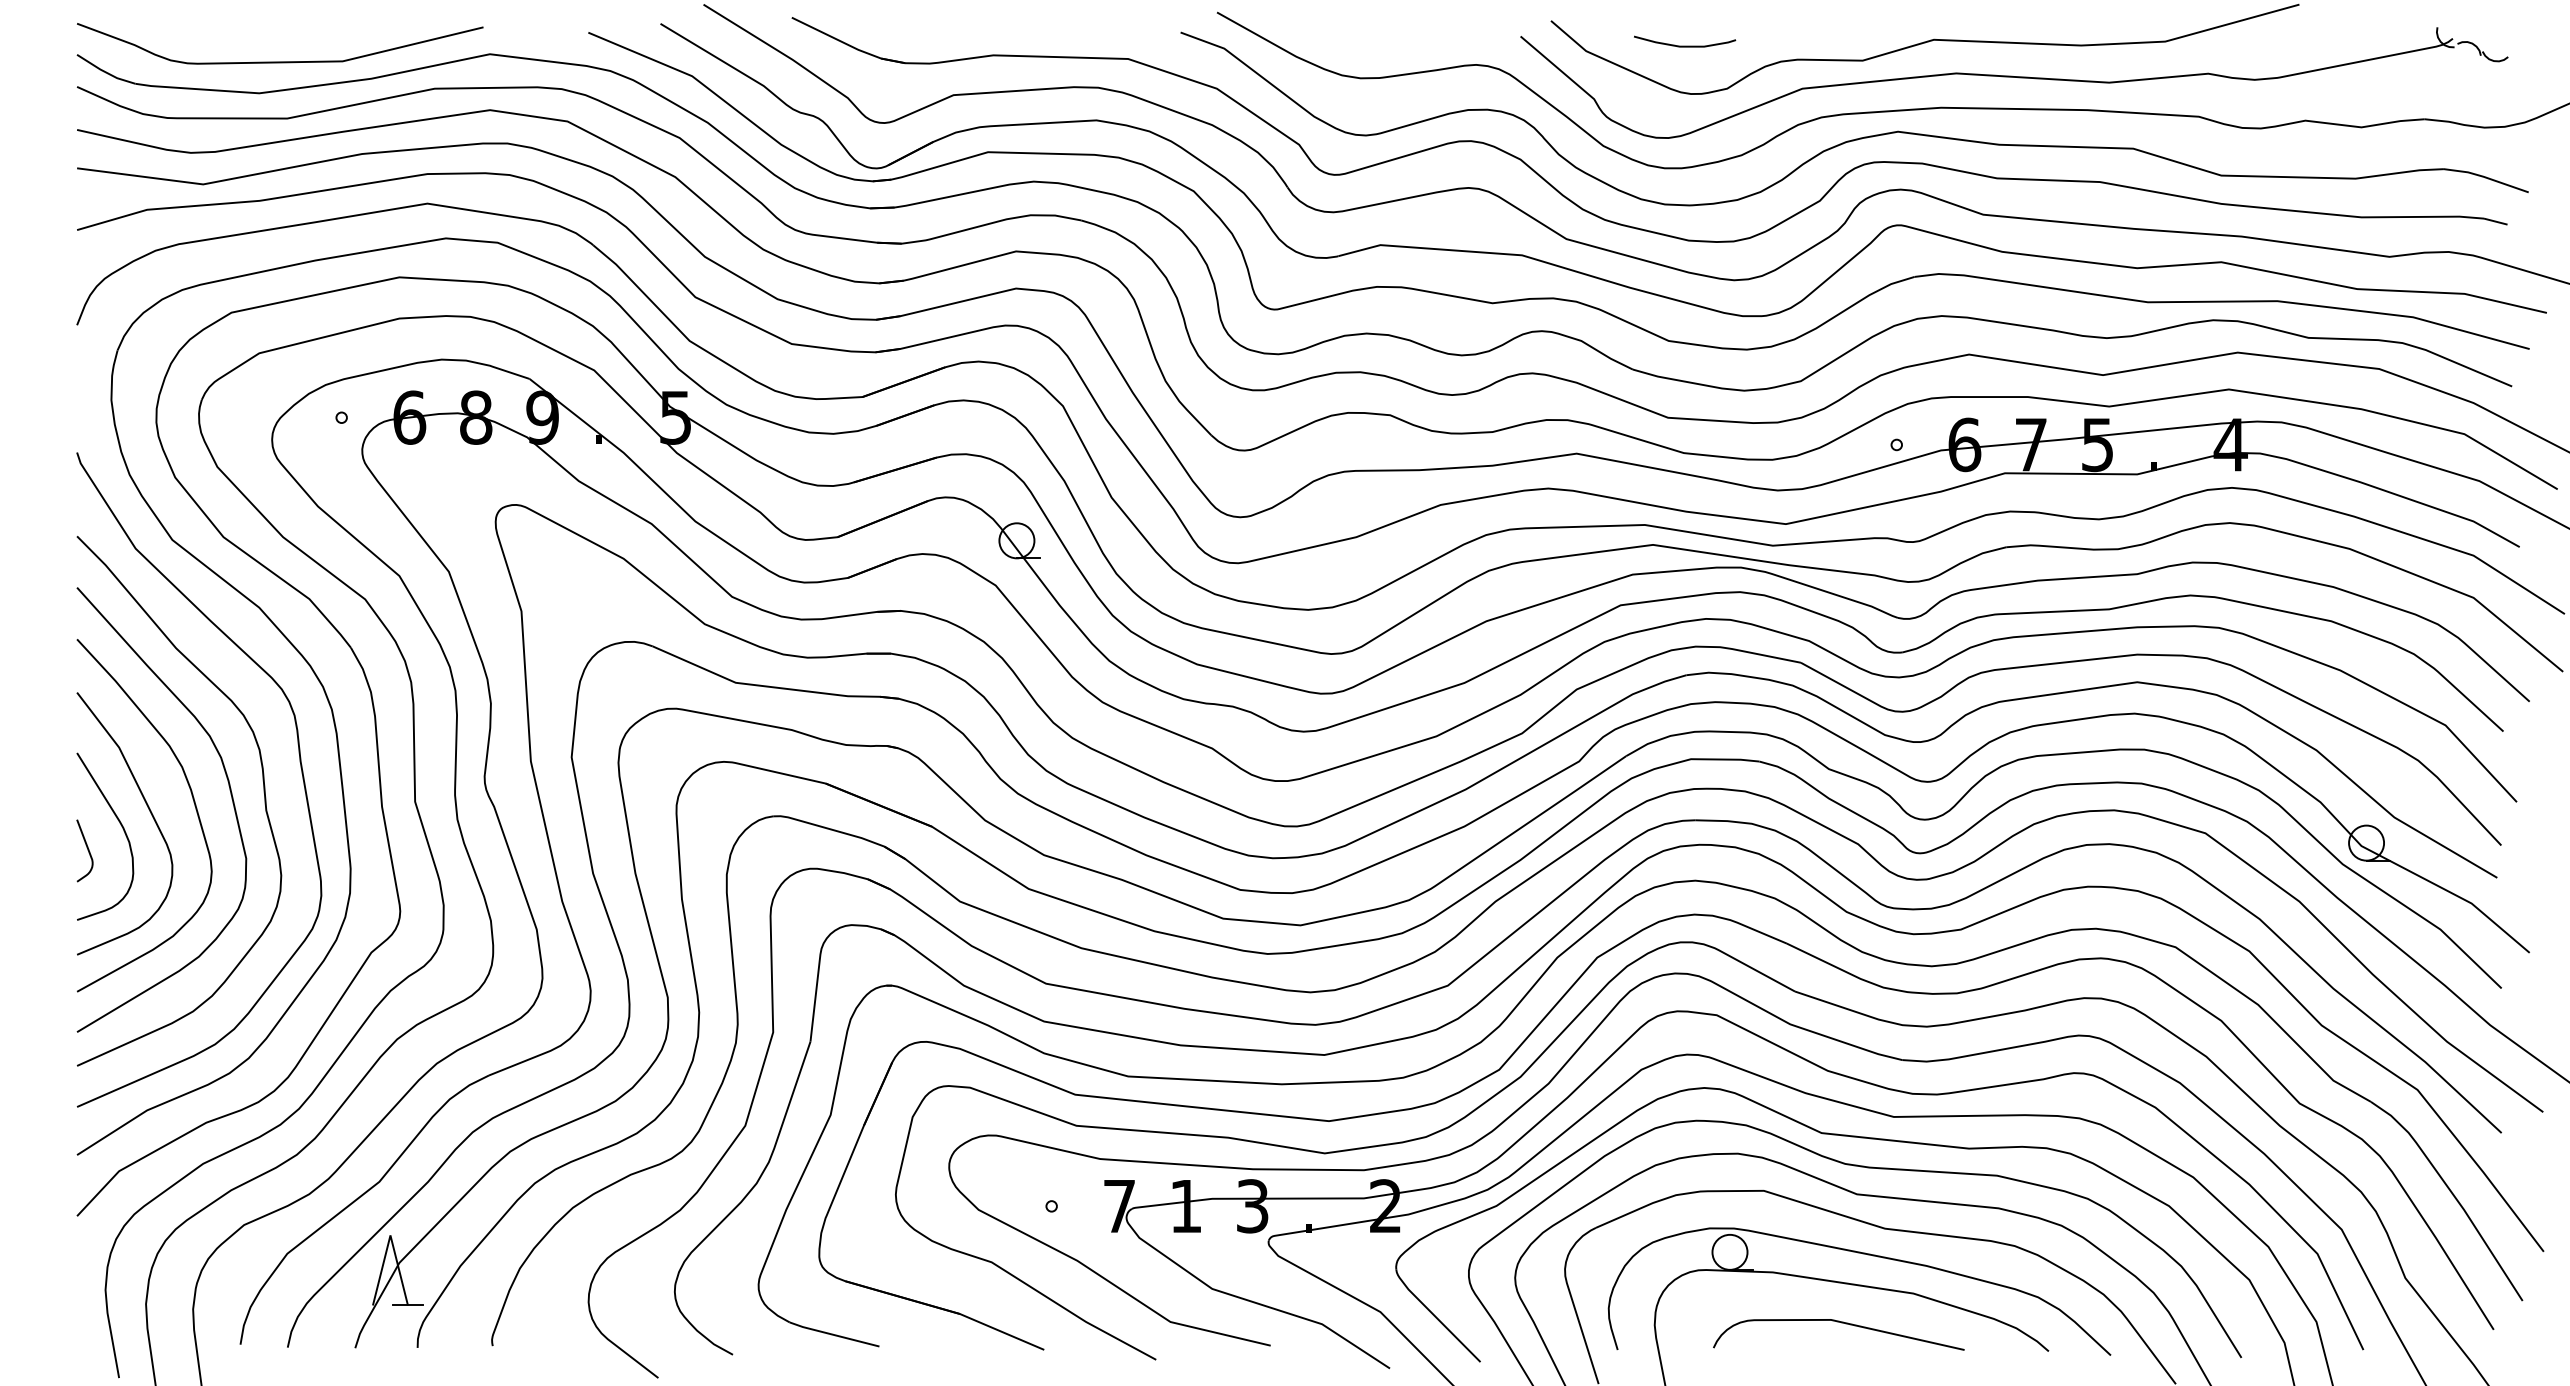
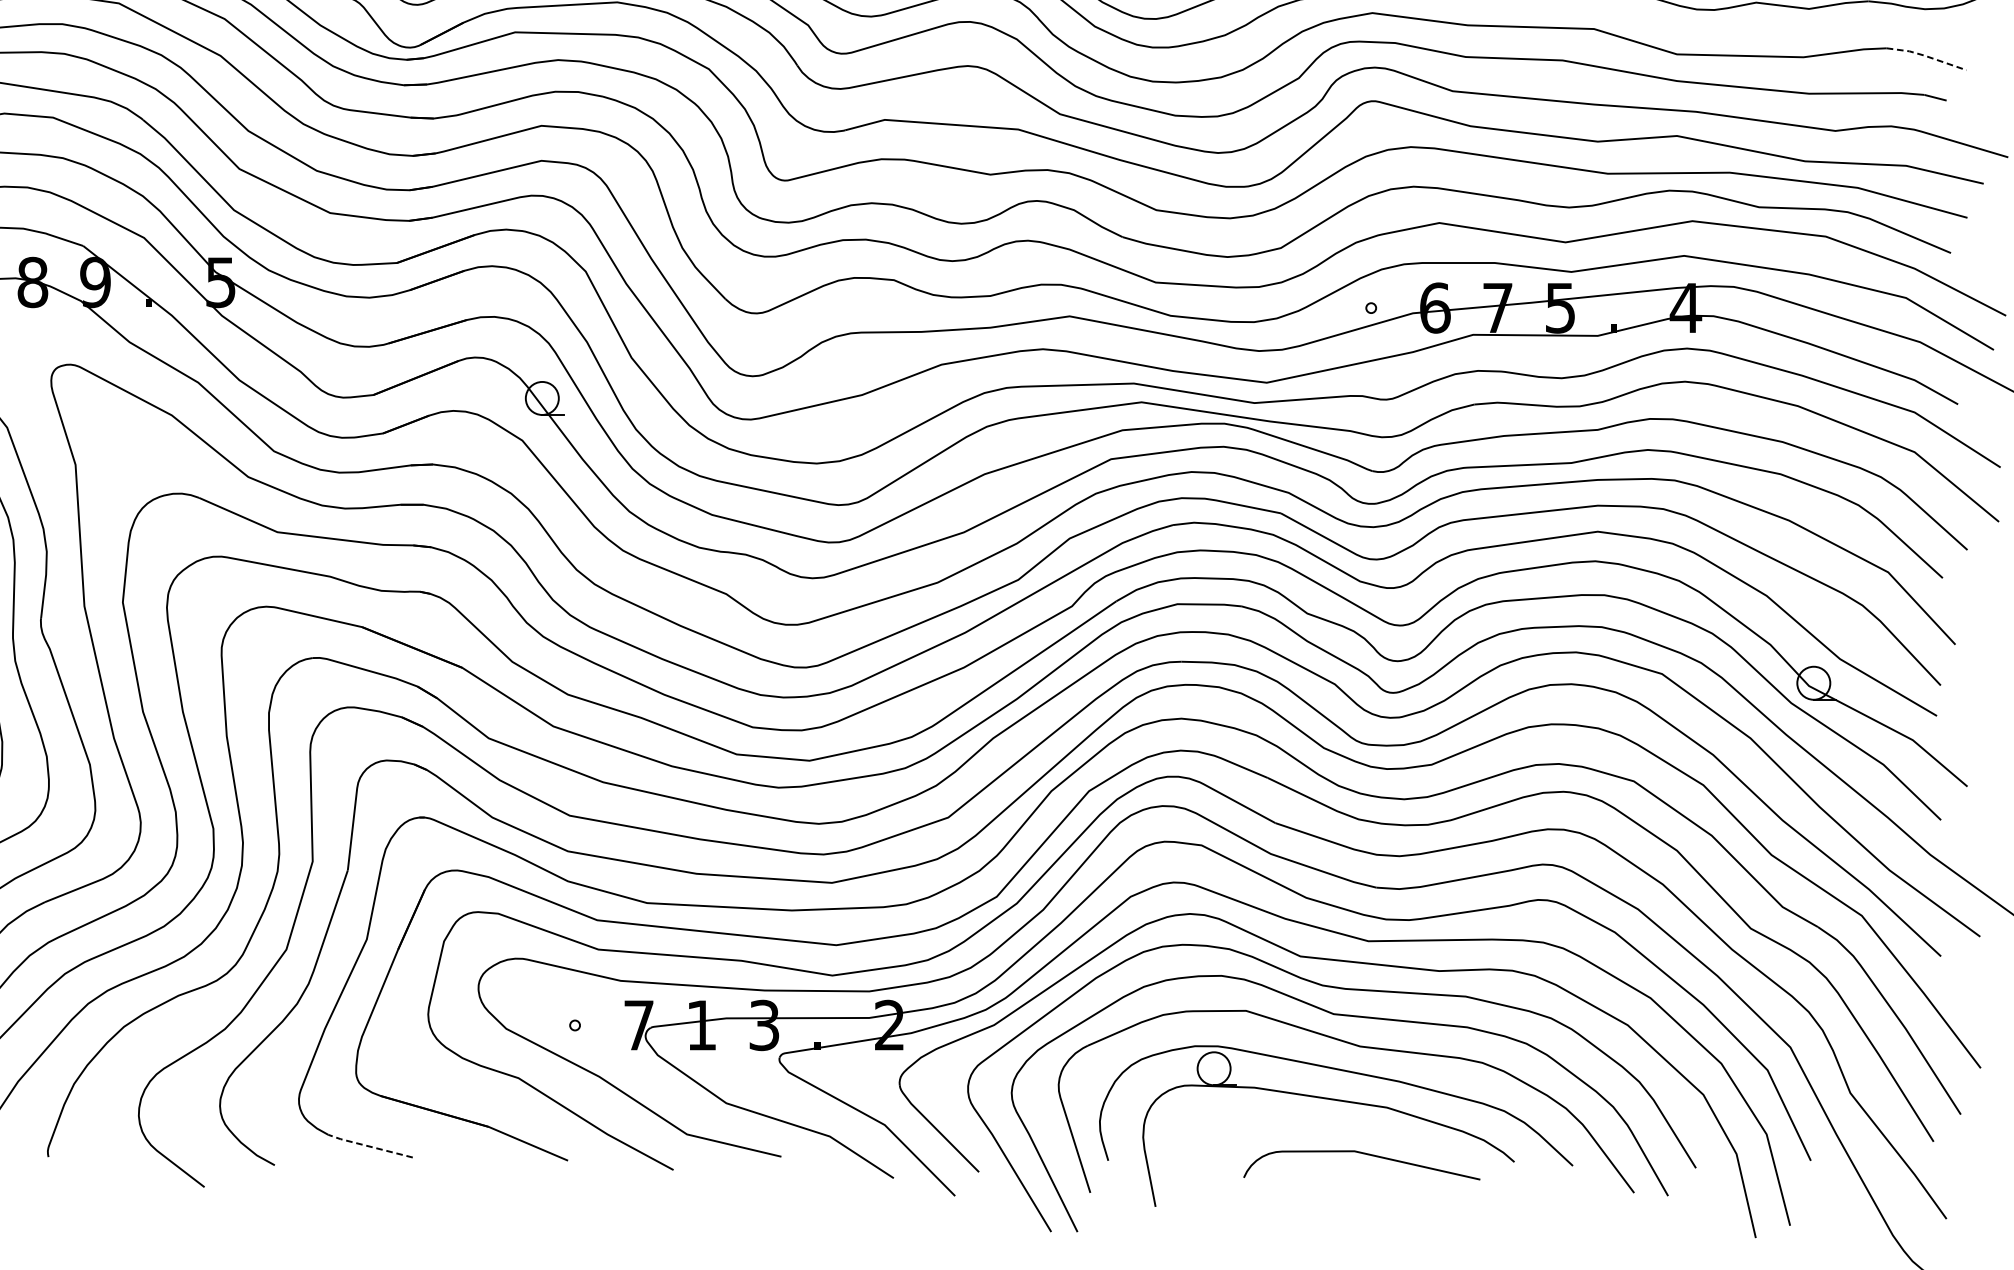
line: (2485, 177) -> (1925, 56), solid -> dashed
curve: (1841, 1323) -> (1364, 1154), moved
line: (833, 1334) -> (369, 1146), solid -> dashed

